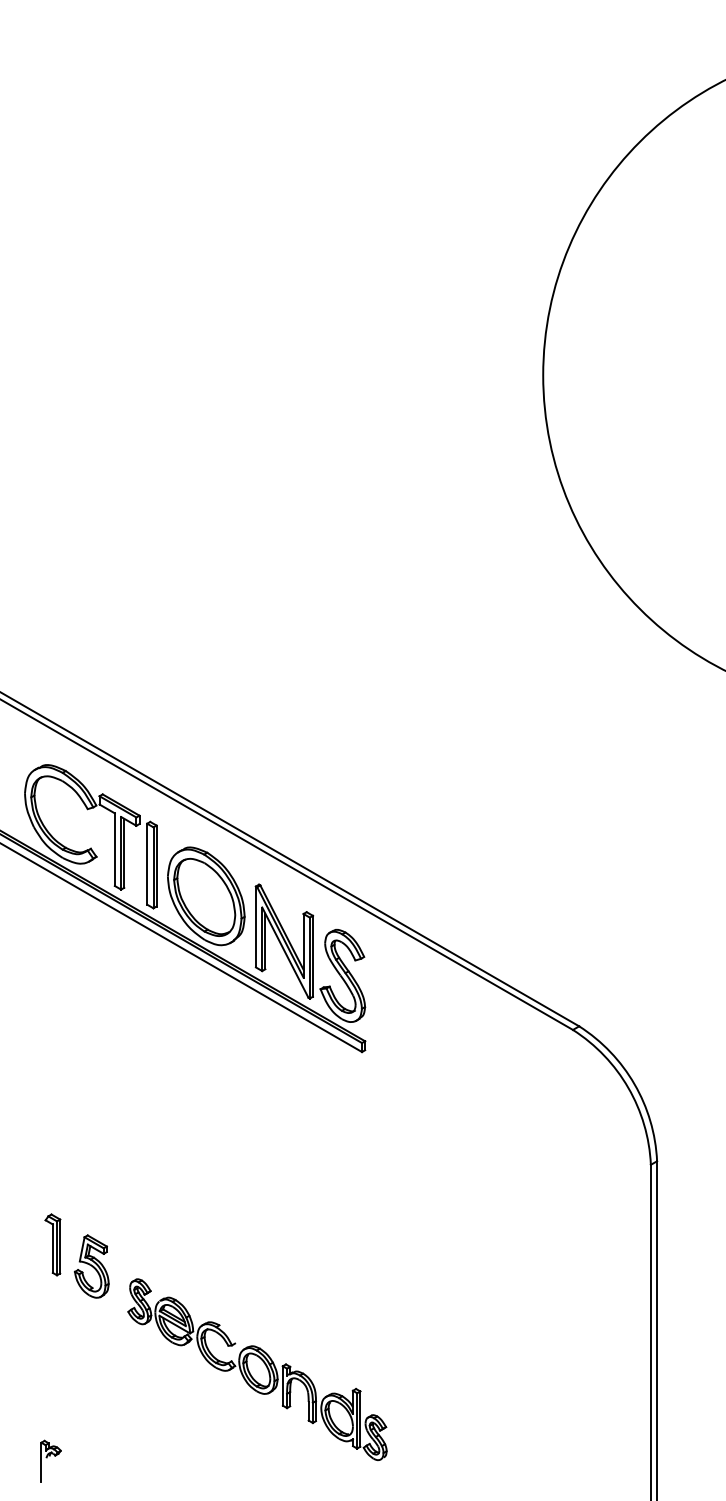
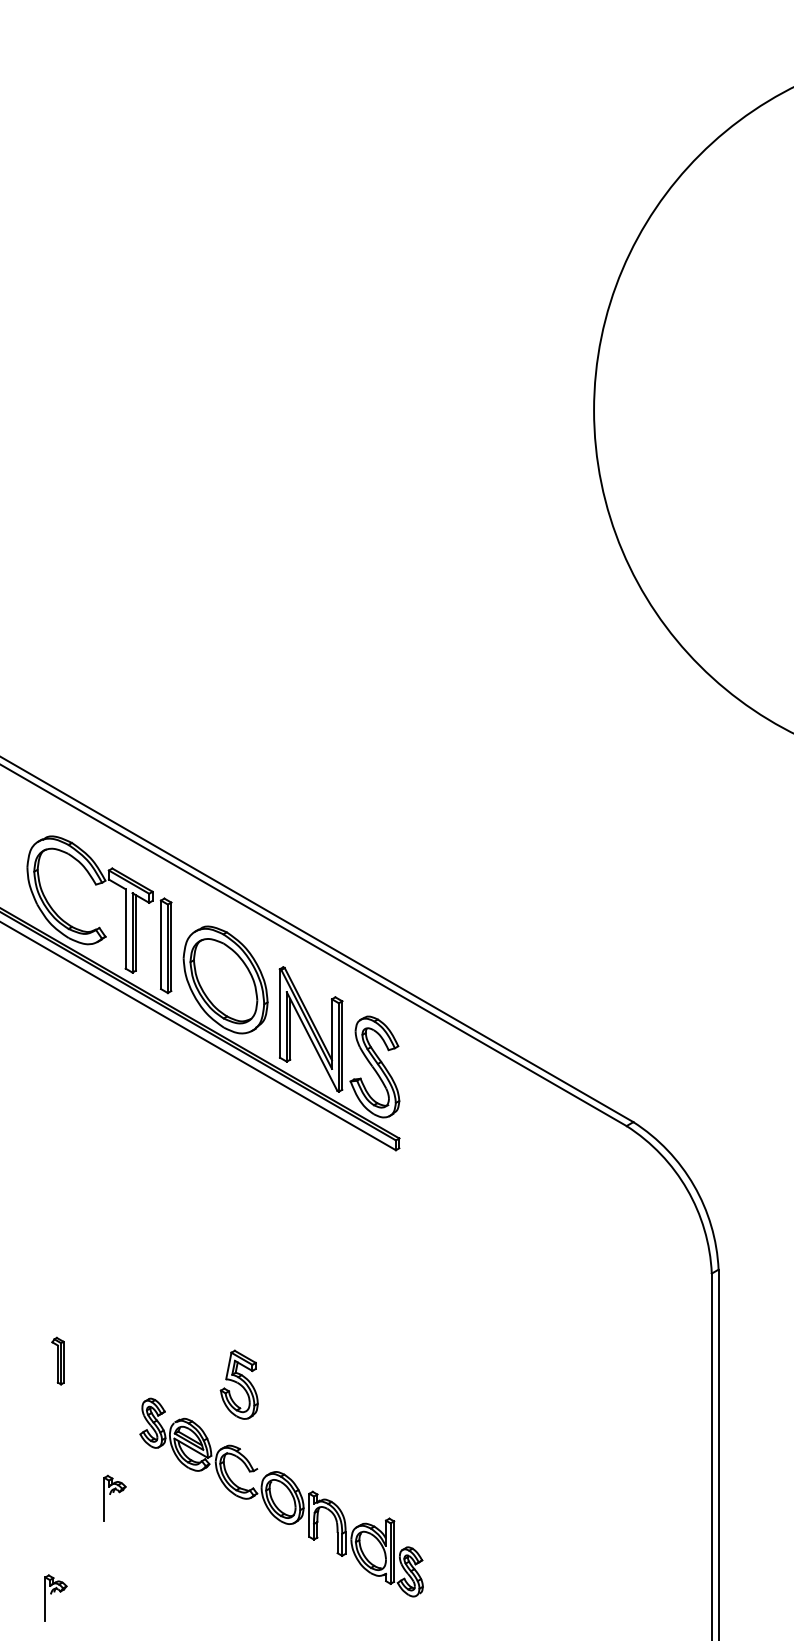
part: (52, 1244) -> (57, 1360), size x0.7
part: (91, 1266) -> (238, 1384), moved
part: (104, 1369) -> (114, 1497), added

